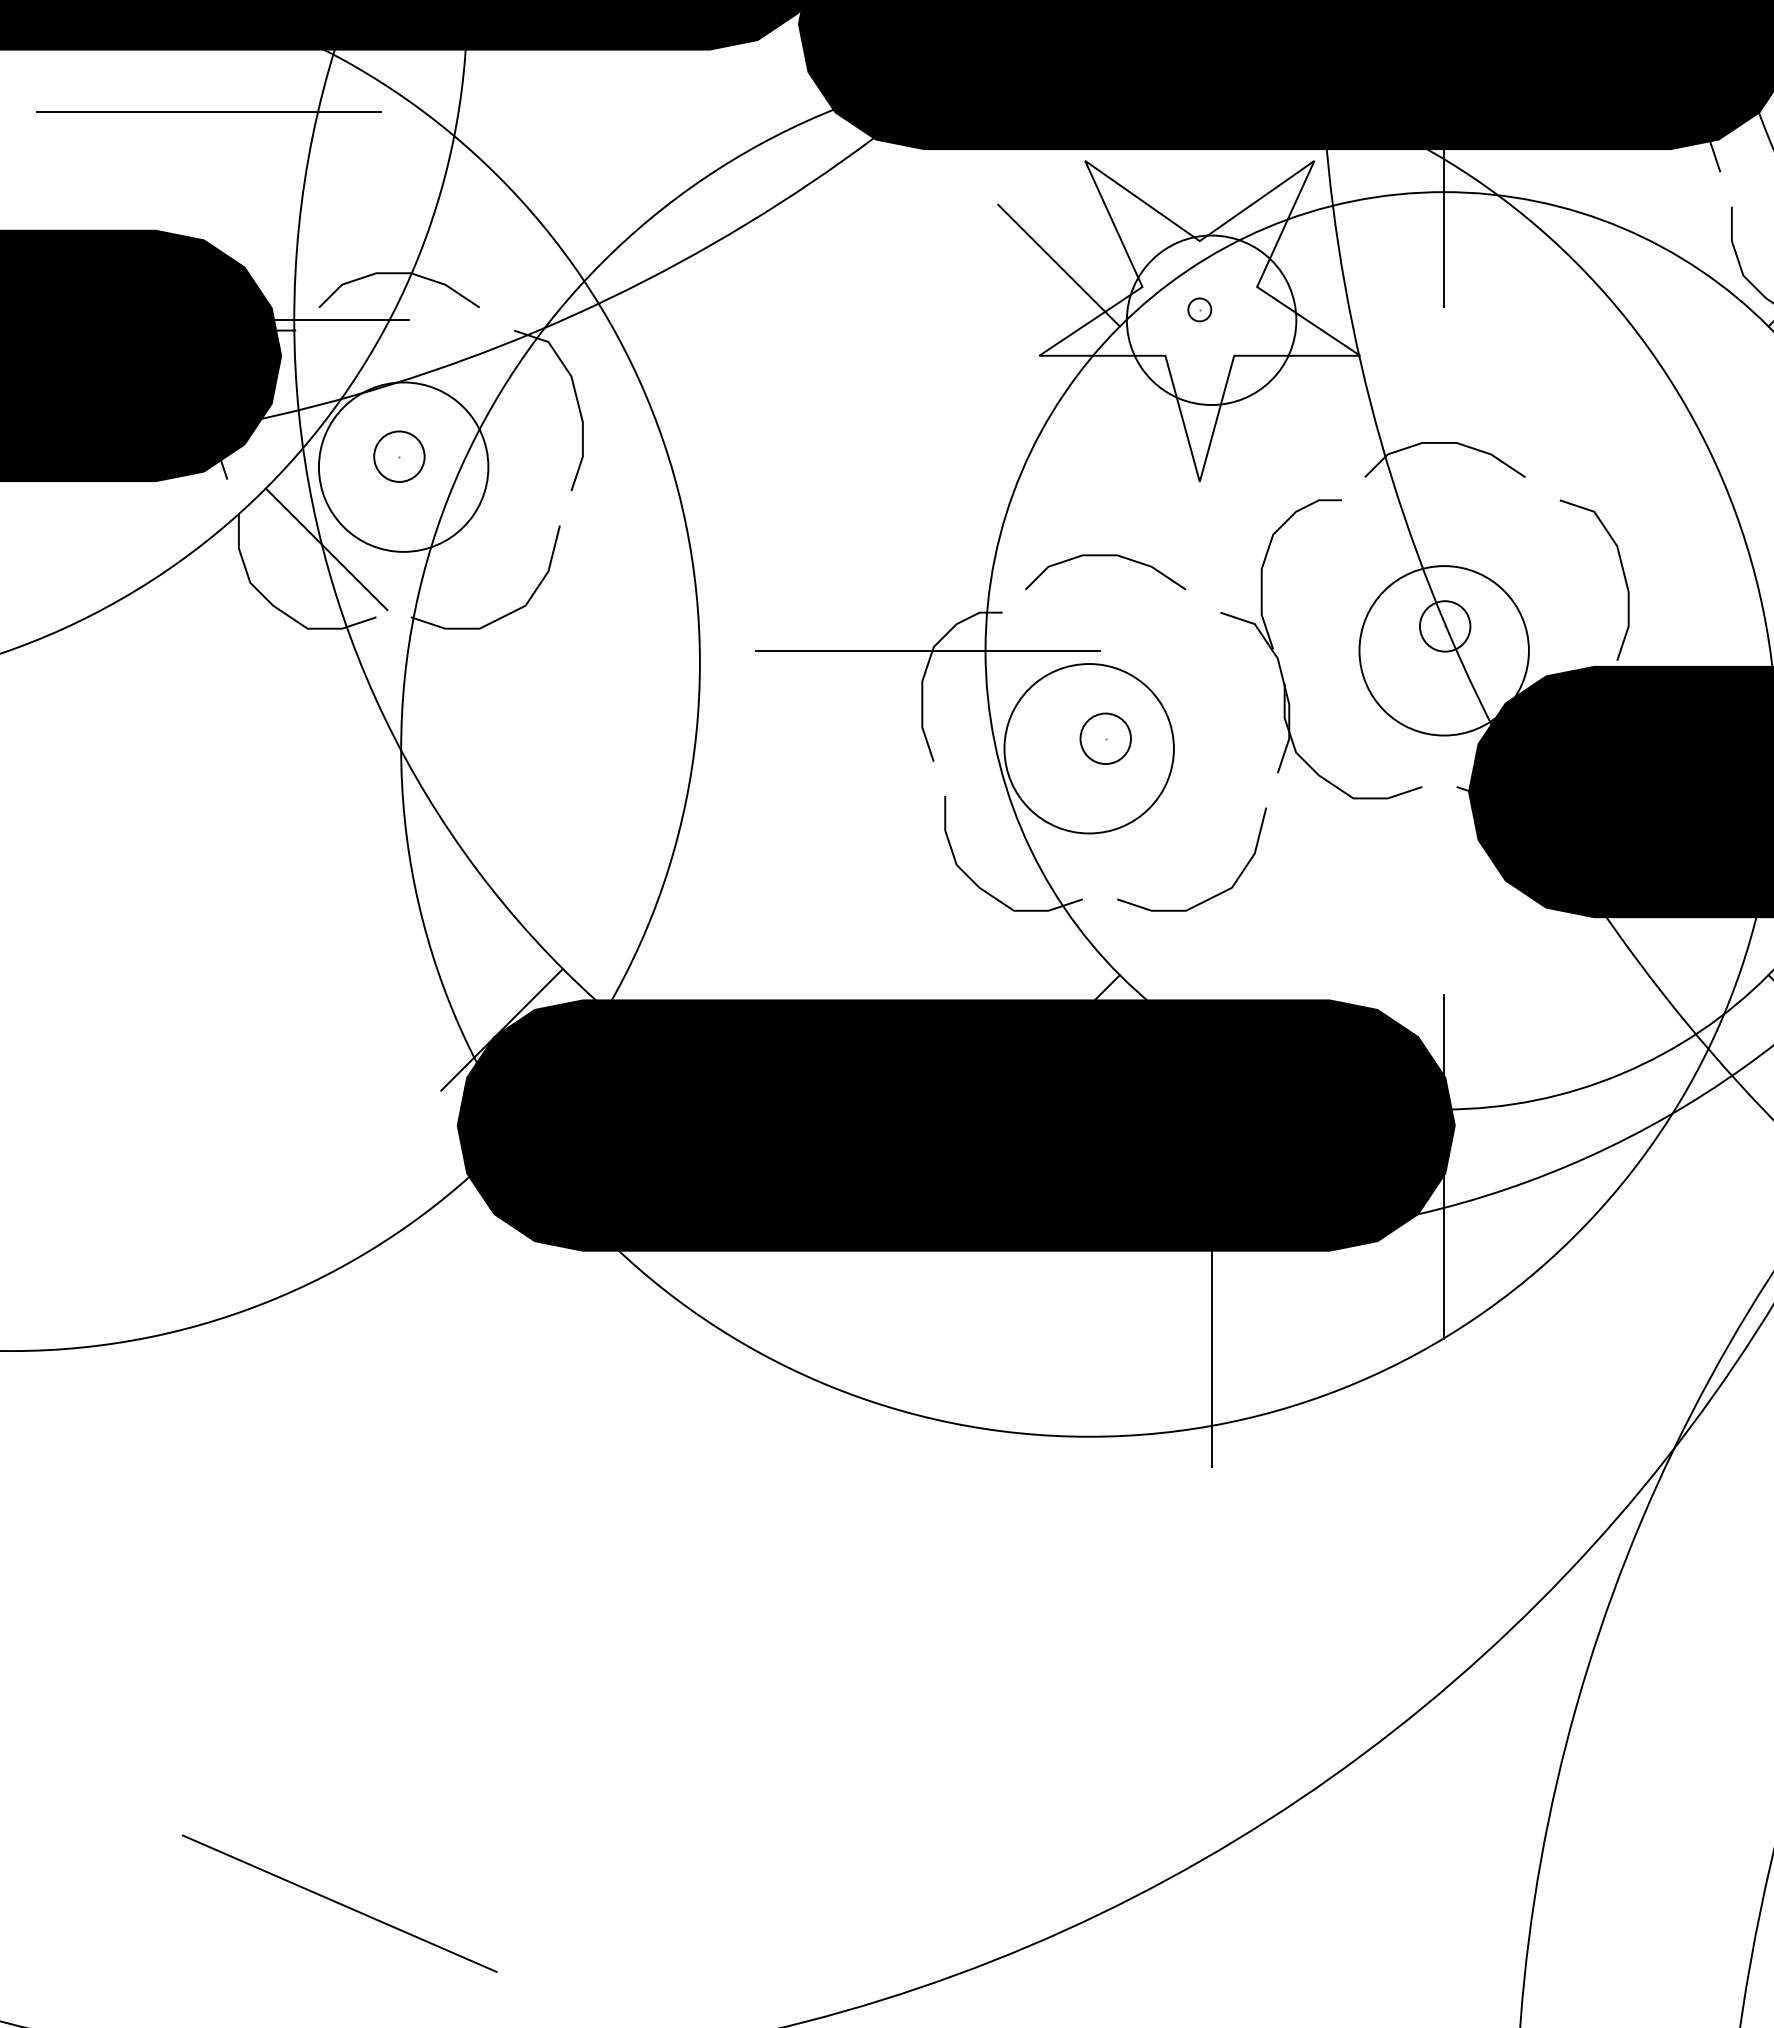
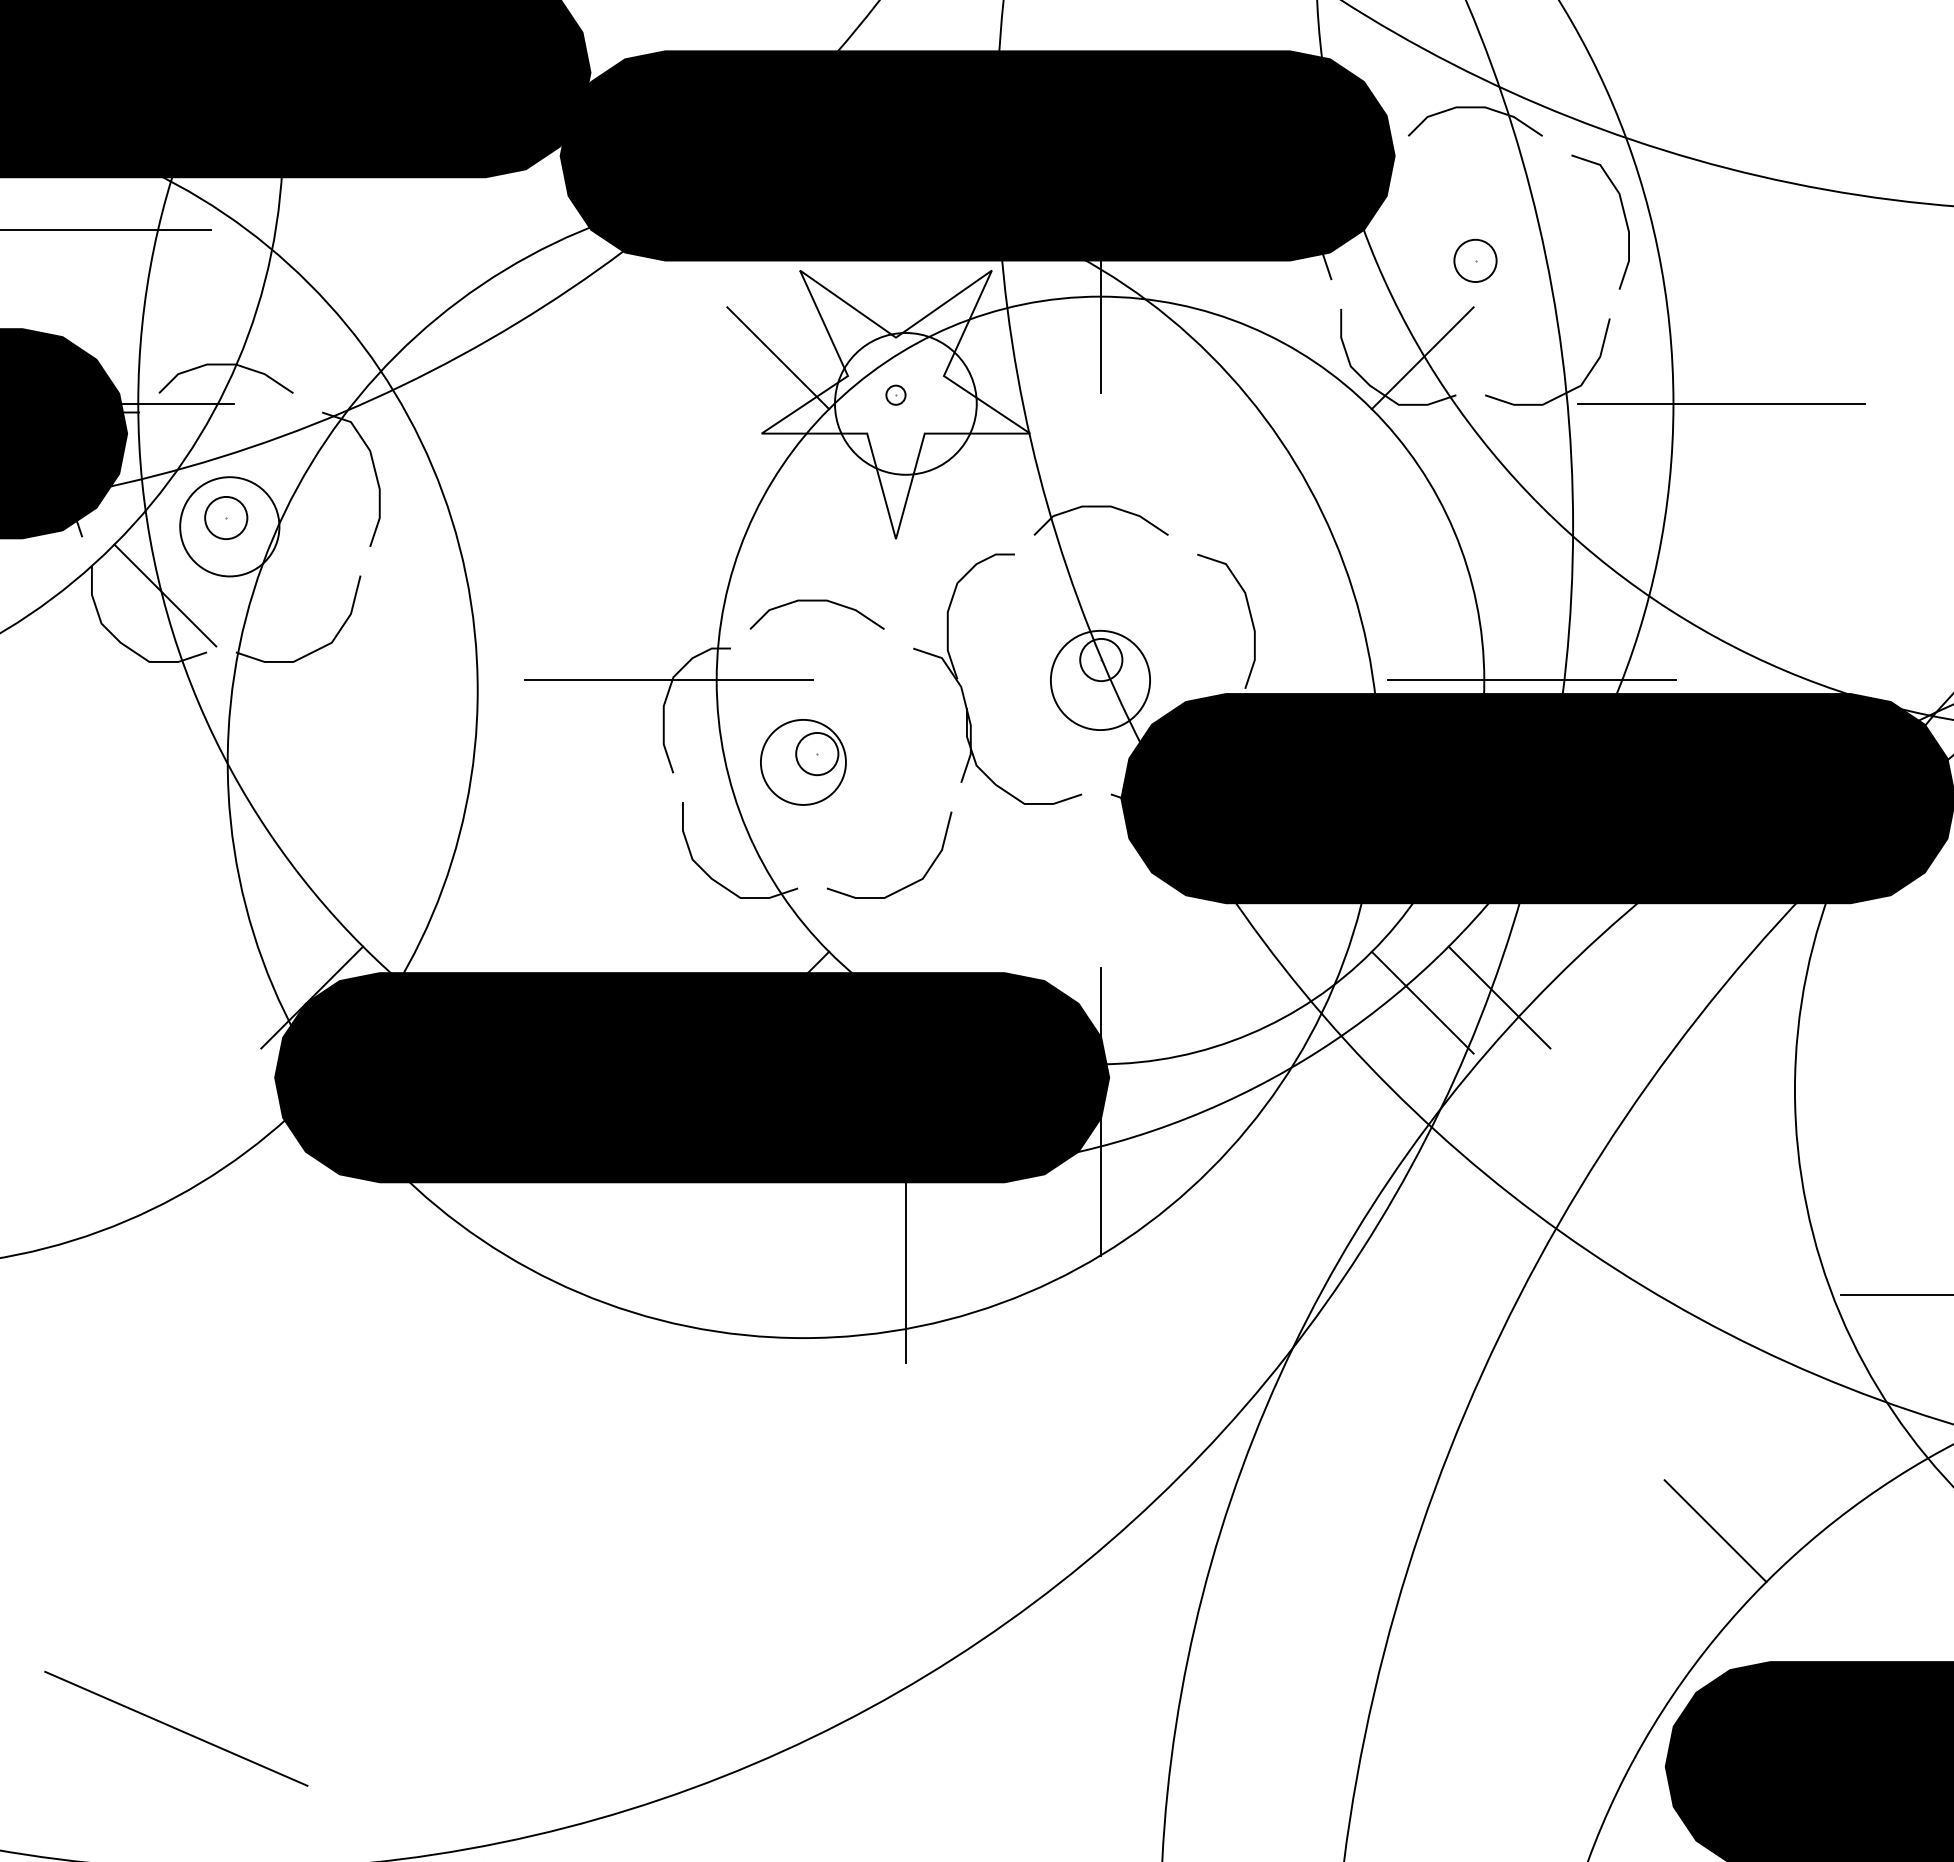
circle: (403, 466) -> (229, 526), size x0.7
circle: (1444, 650) -> (1100, 680), size x0.7
circle: (1089, 748) -> (803, 762), size x0.6

